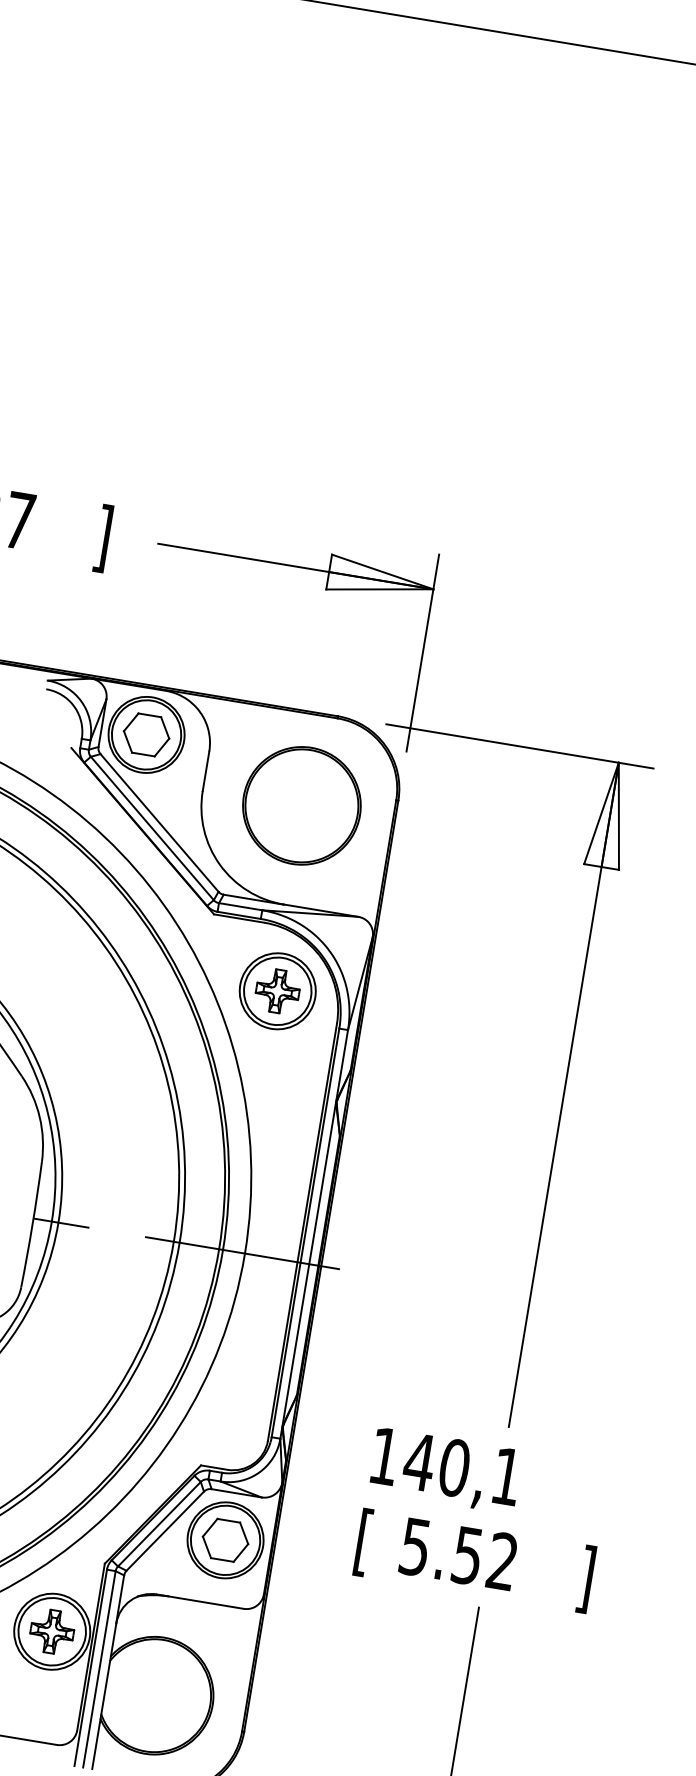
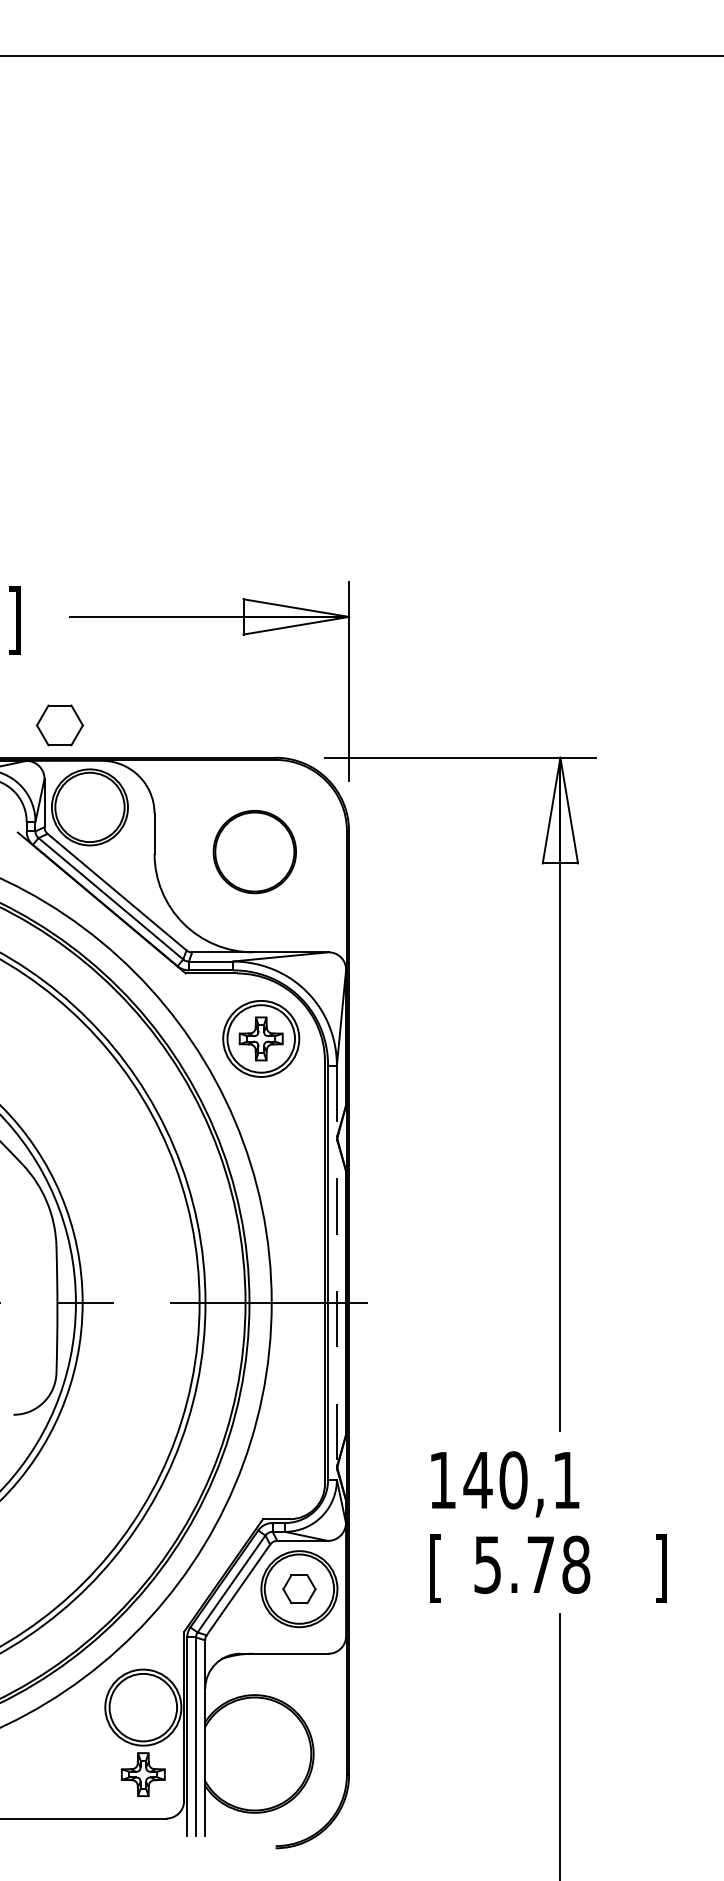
part: (146, 734) -> (59, 725), moved
part: (301, 805) -> (254, 851), size x0.7
line: (313, 1235) -> (336, 1273), solid -> dashed
part: (225, 1540) -> (299, 1589), size x0.7
text: (485, 1558) -> (558, 1564), 5.52 -> 5.78
part: (51, 1631) -> (142, 1774), moved

